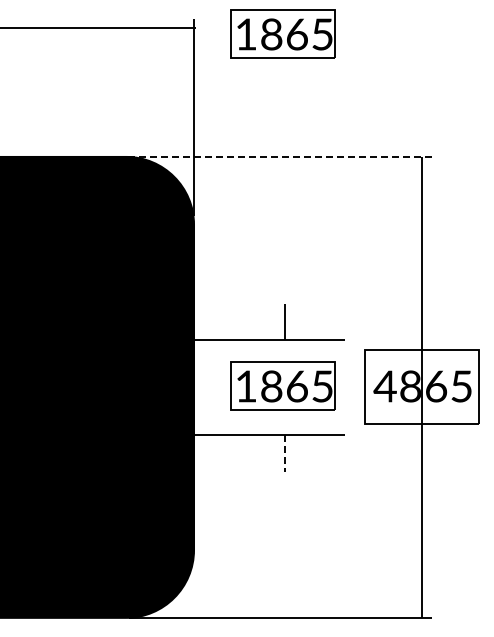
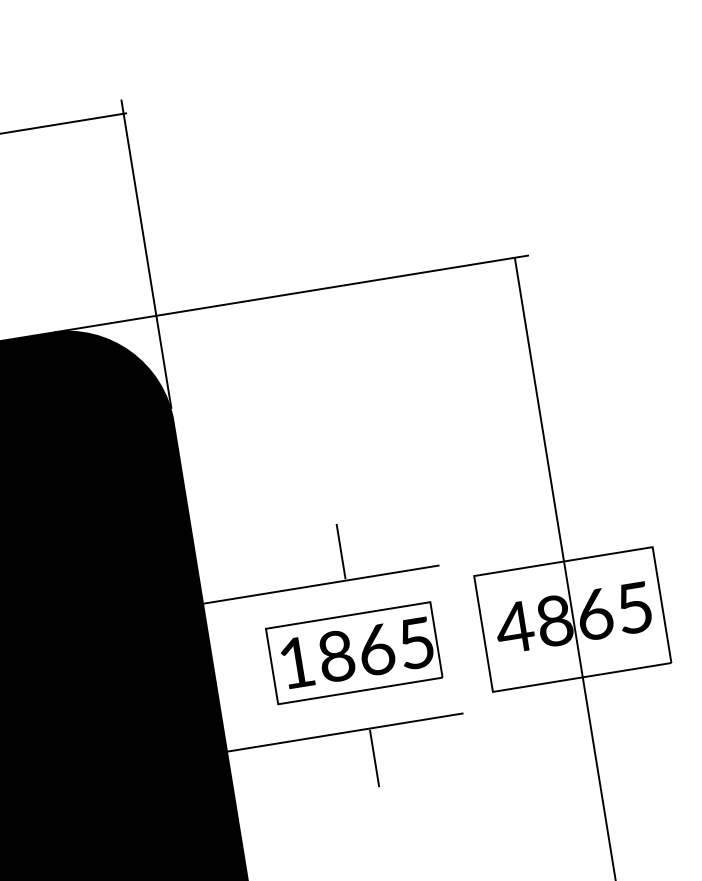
part: (282, 33) -> (263, 99), removed
line: (279, 156) -> (290, 293), dashed -> solid
line: (285, 454) -> (375, 759), dashed -> solid

